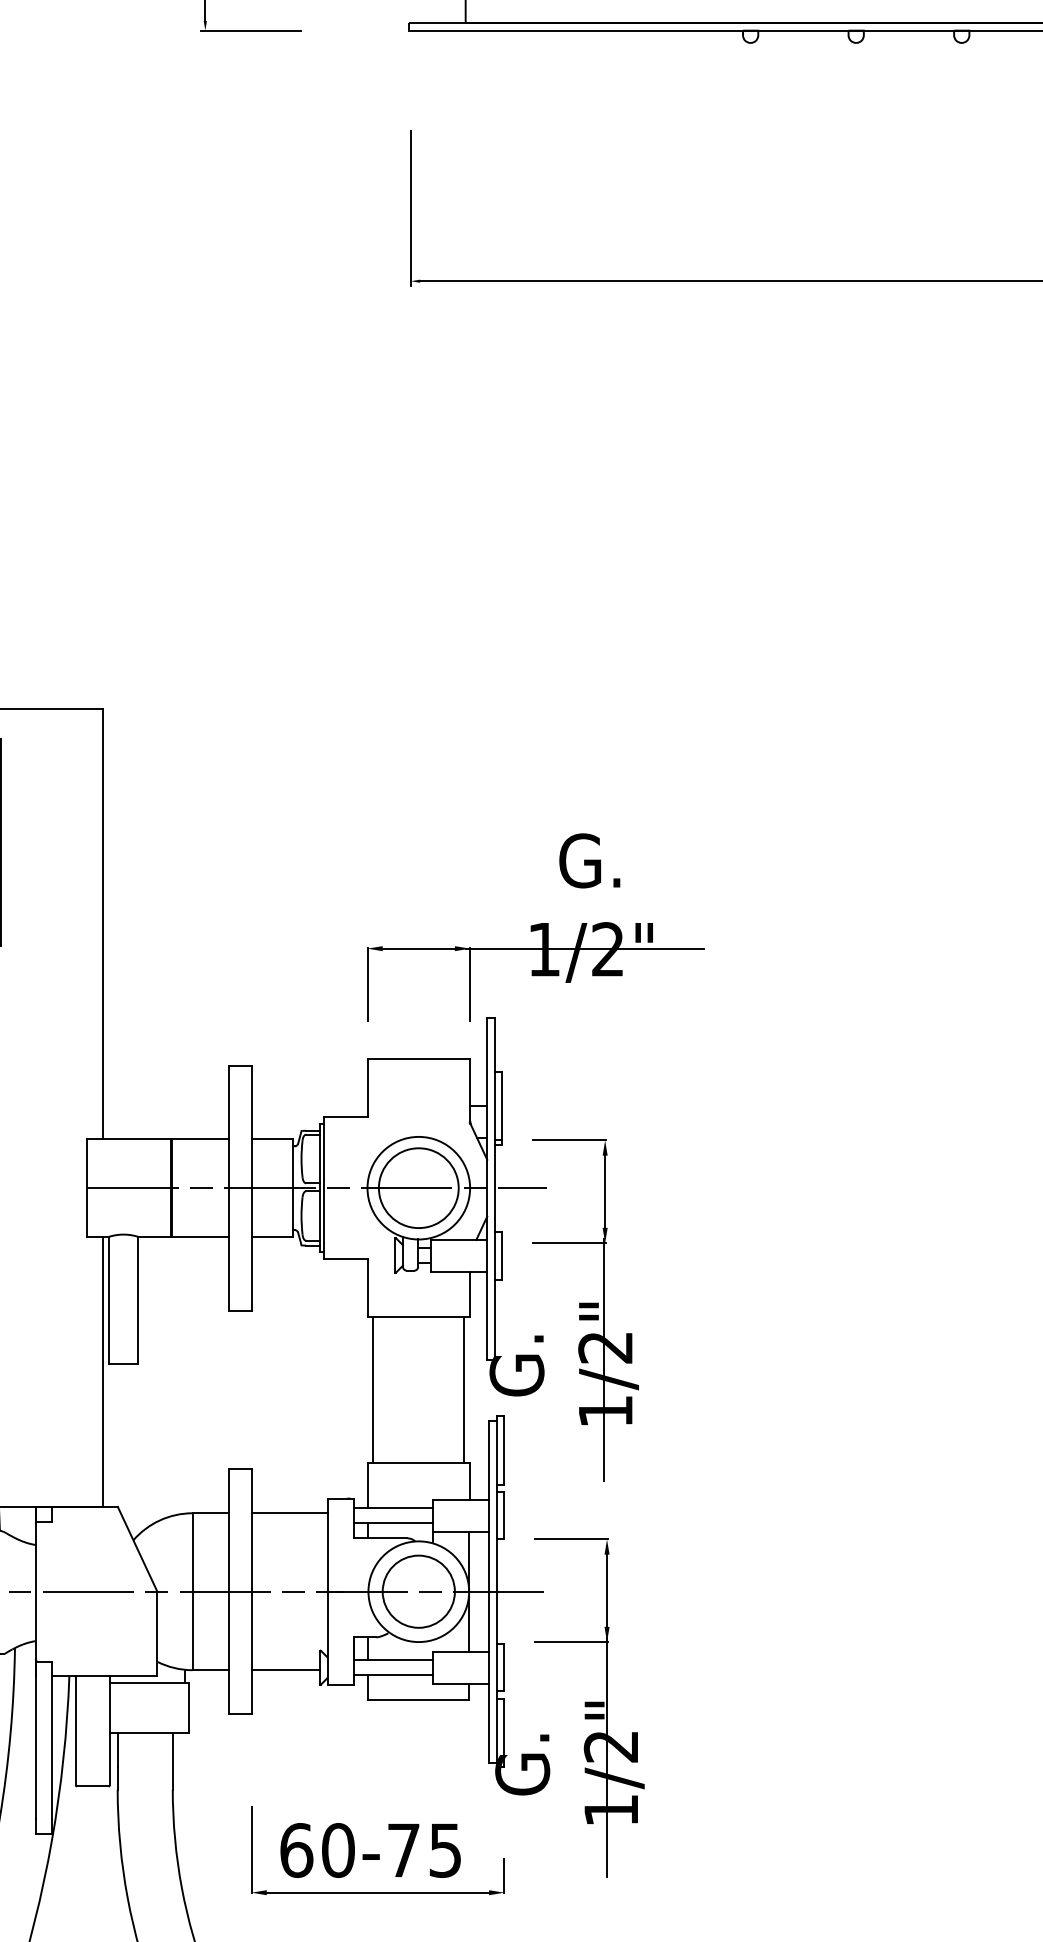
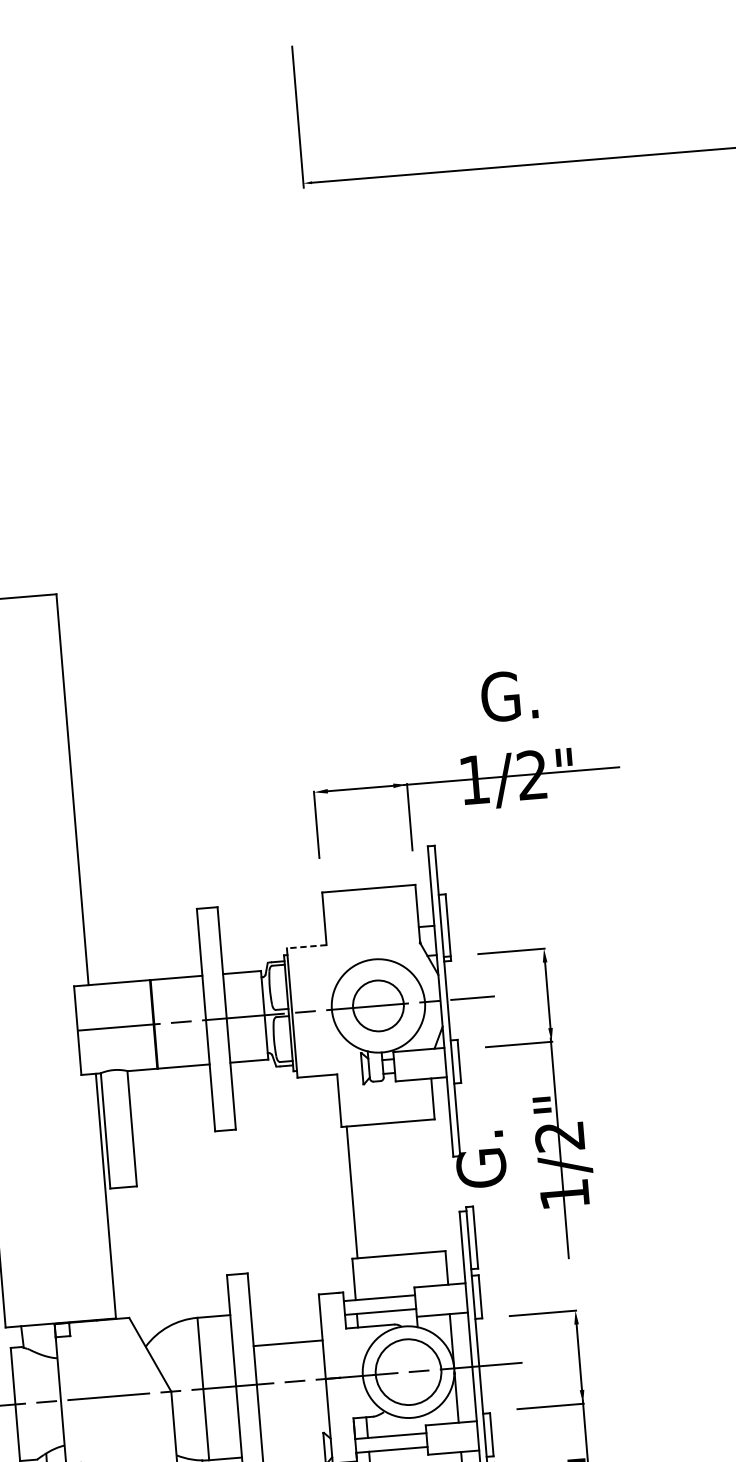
line: (345, 1116) -> (306, 946), solid -> dashed
circle: (418, 1188) -> (378, 1006), size x0.7
line: (464, 1389) -> (434, 1185), removed
line: (289, 1513) -> (288, 1343), moved
line: (285, 1670) -> (293, 1453), removed

